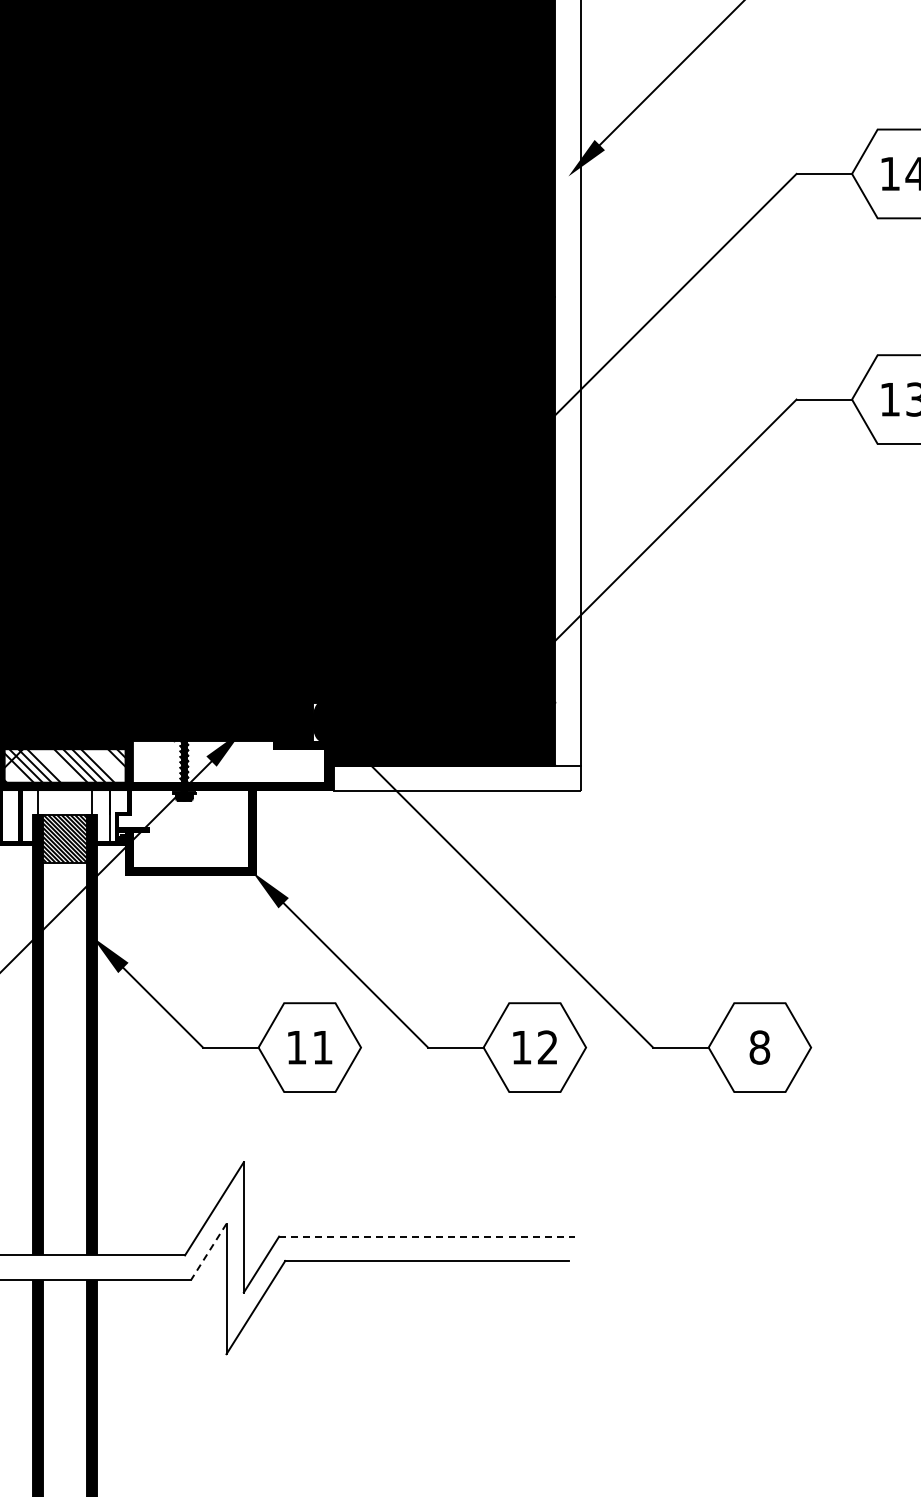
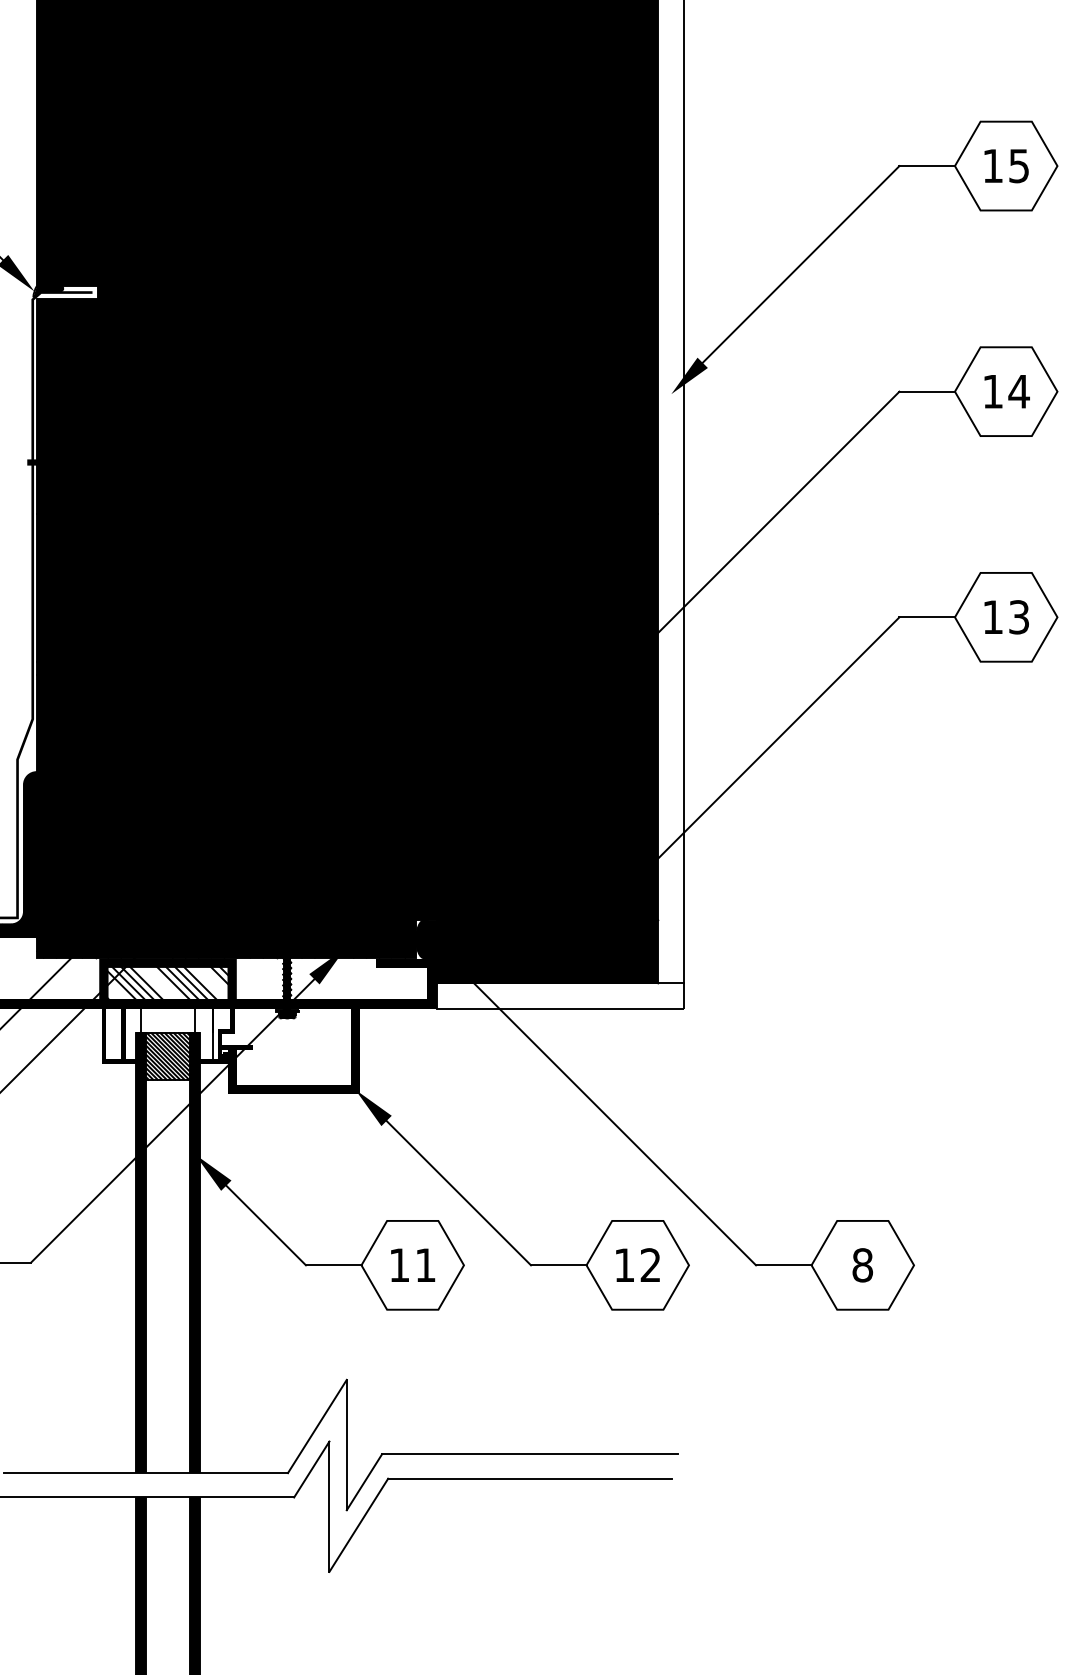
line: (426, 1236) -> (529, 1454), dashed -> solid
line: (208, 1251) -> (311, 1469), dashed -> solid

